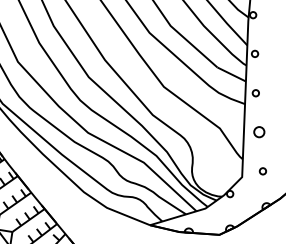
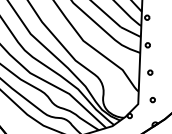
circle: (259, 132) -> (150, 72), size x0.62

